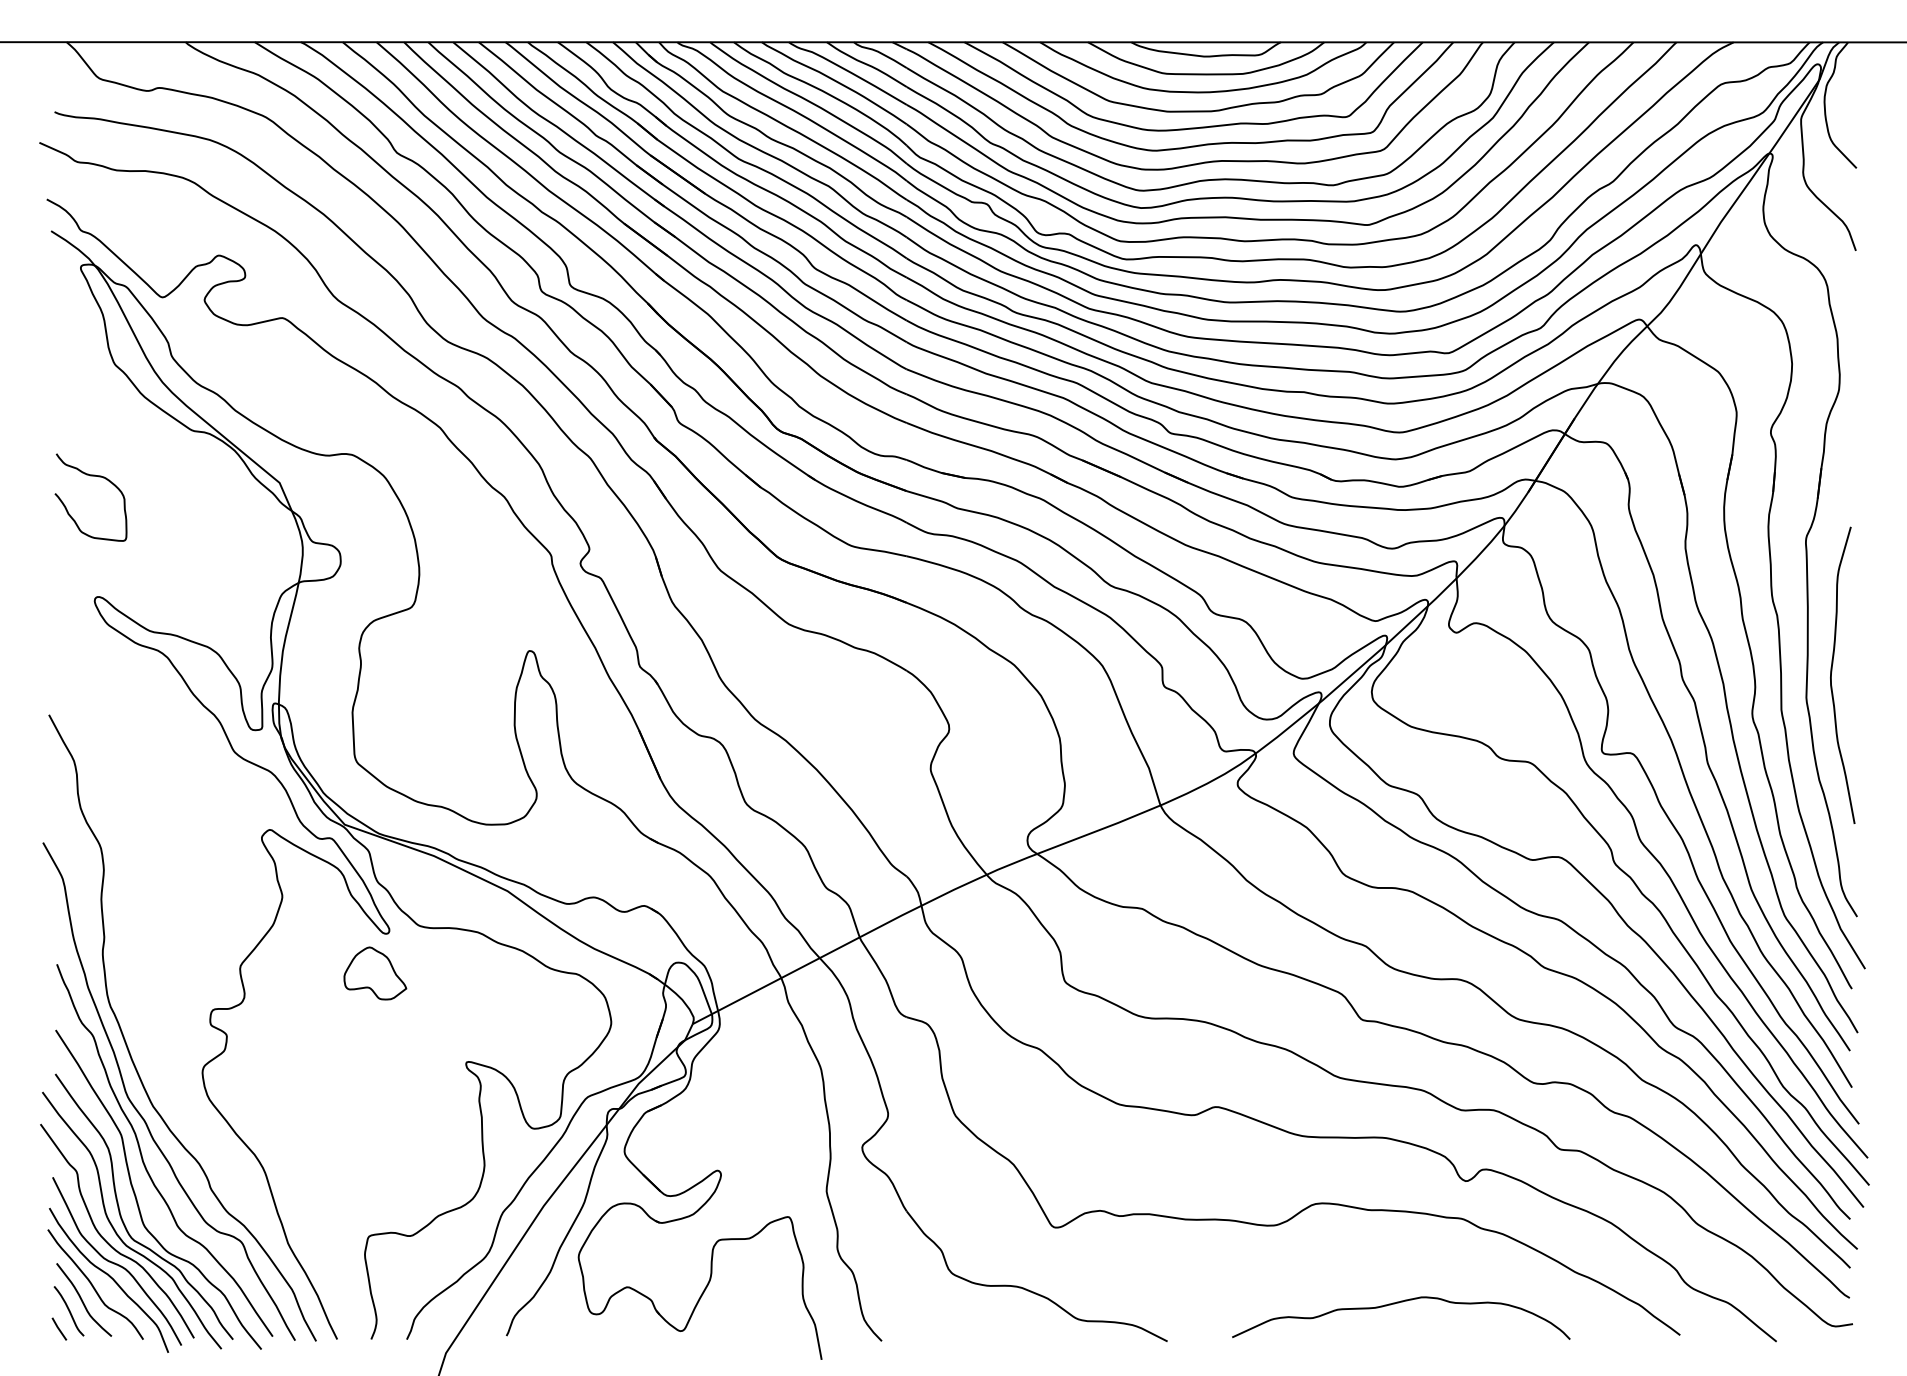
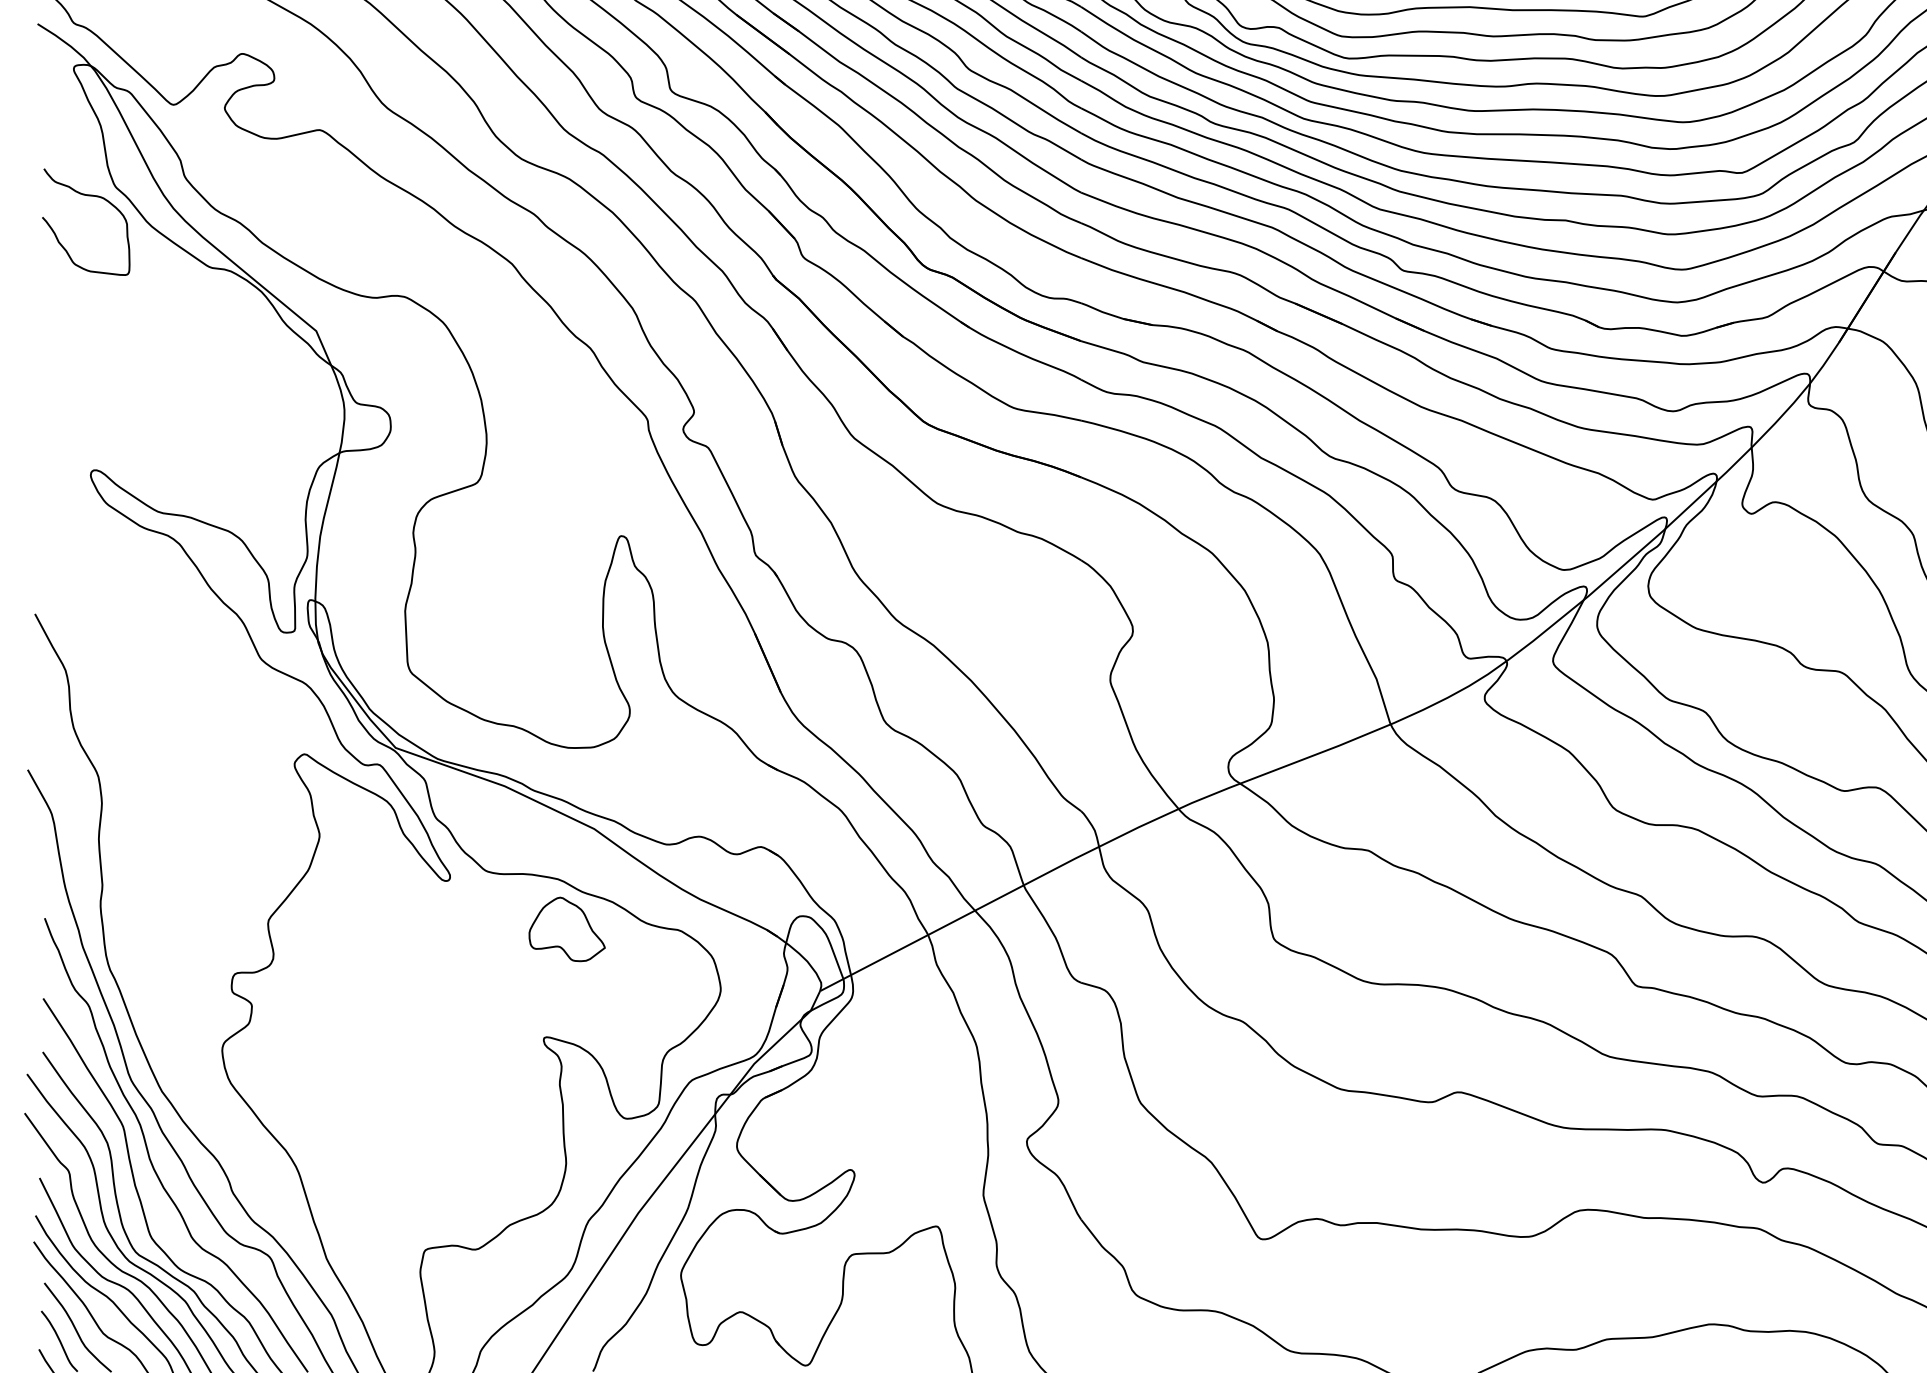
curve: (90, 476) -> (85, 196), moved
part: (375, 973) -> (567, 929), moved

